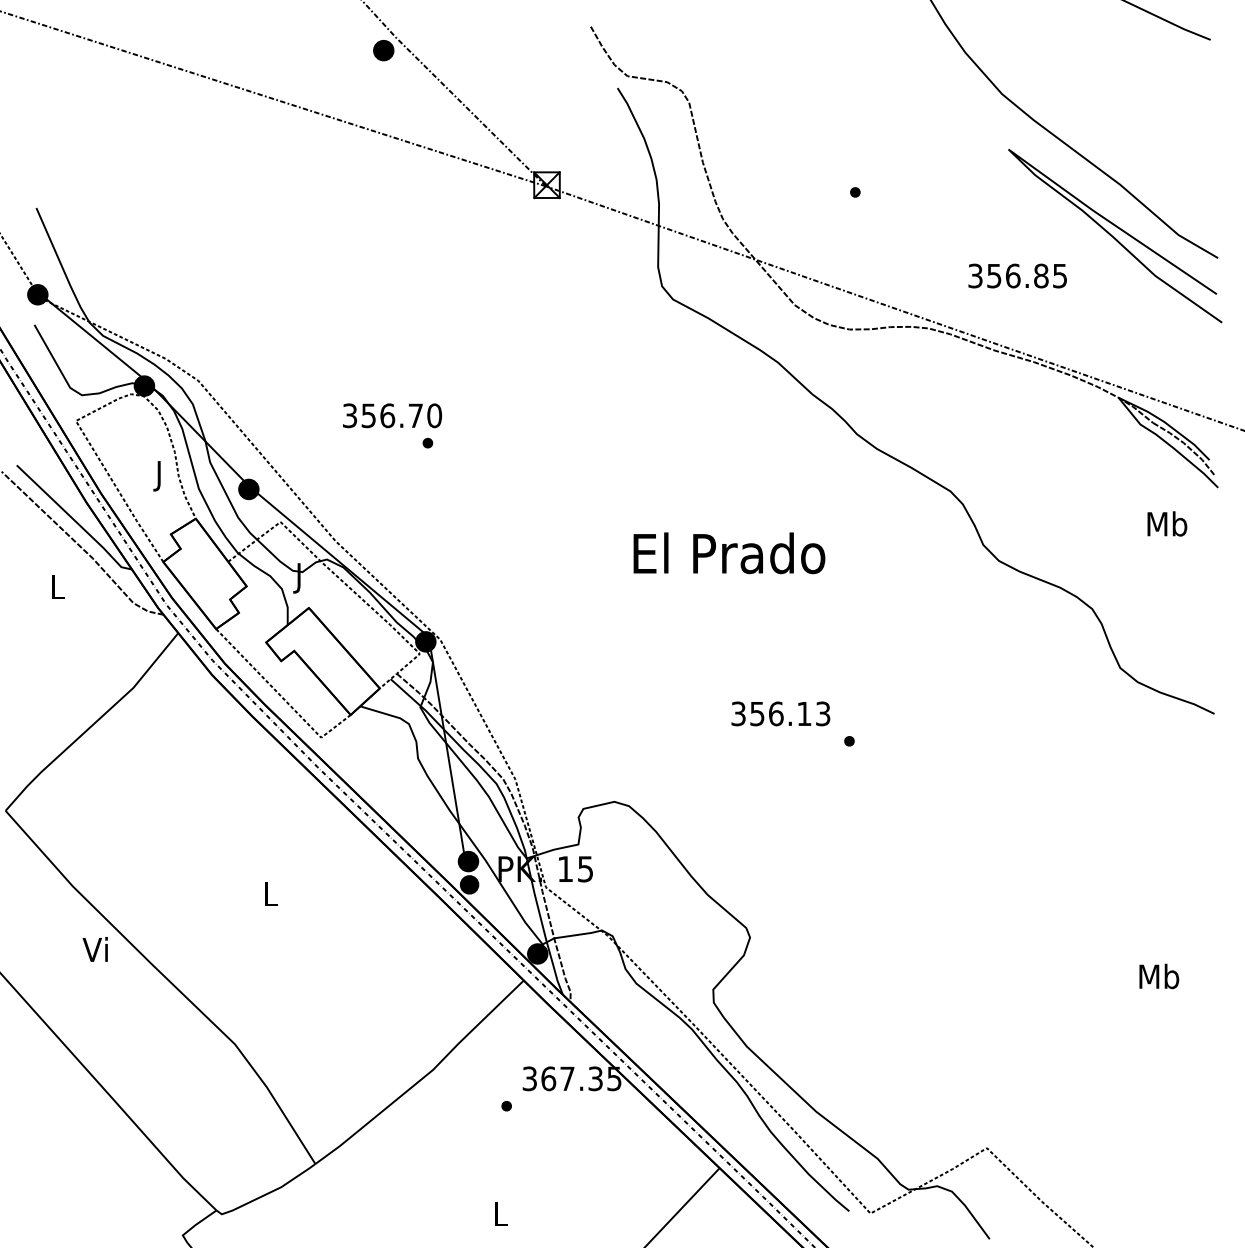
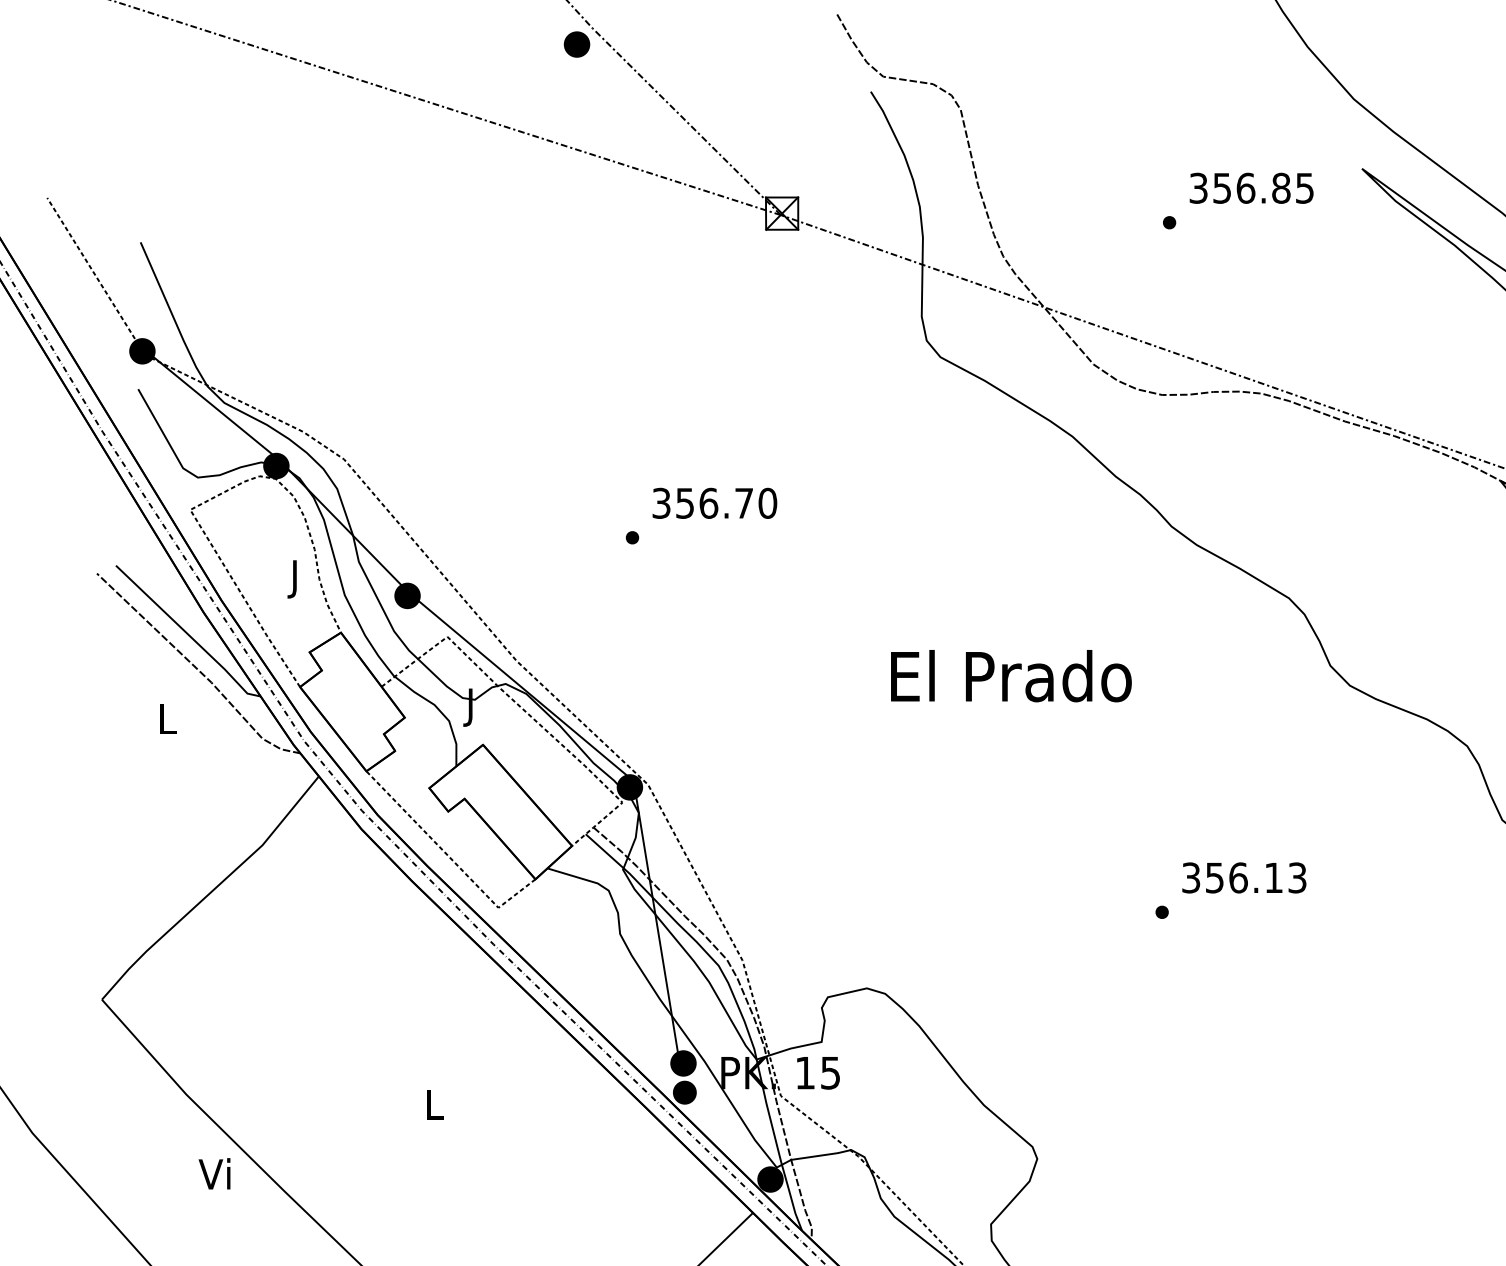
text: (1017, 275) -> (1251, 187), moved
text: (392, 415) -> (714, 503), moved
text: (780, 713) -> (1243, 877), moved

